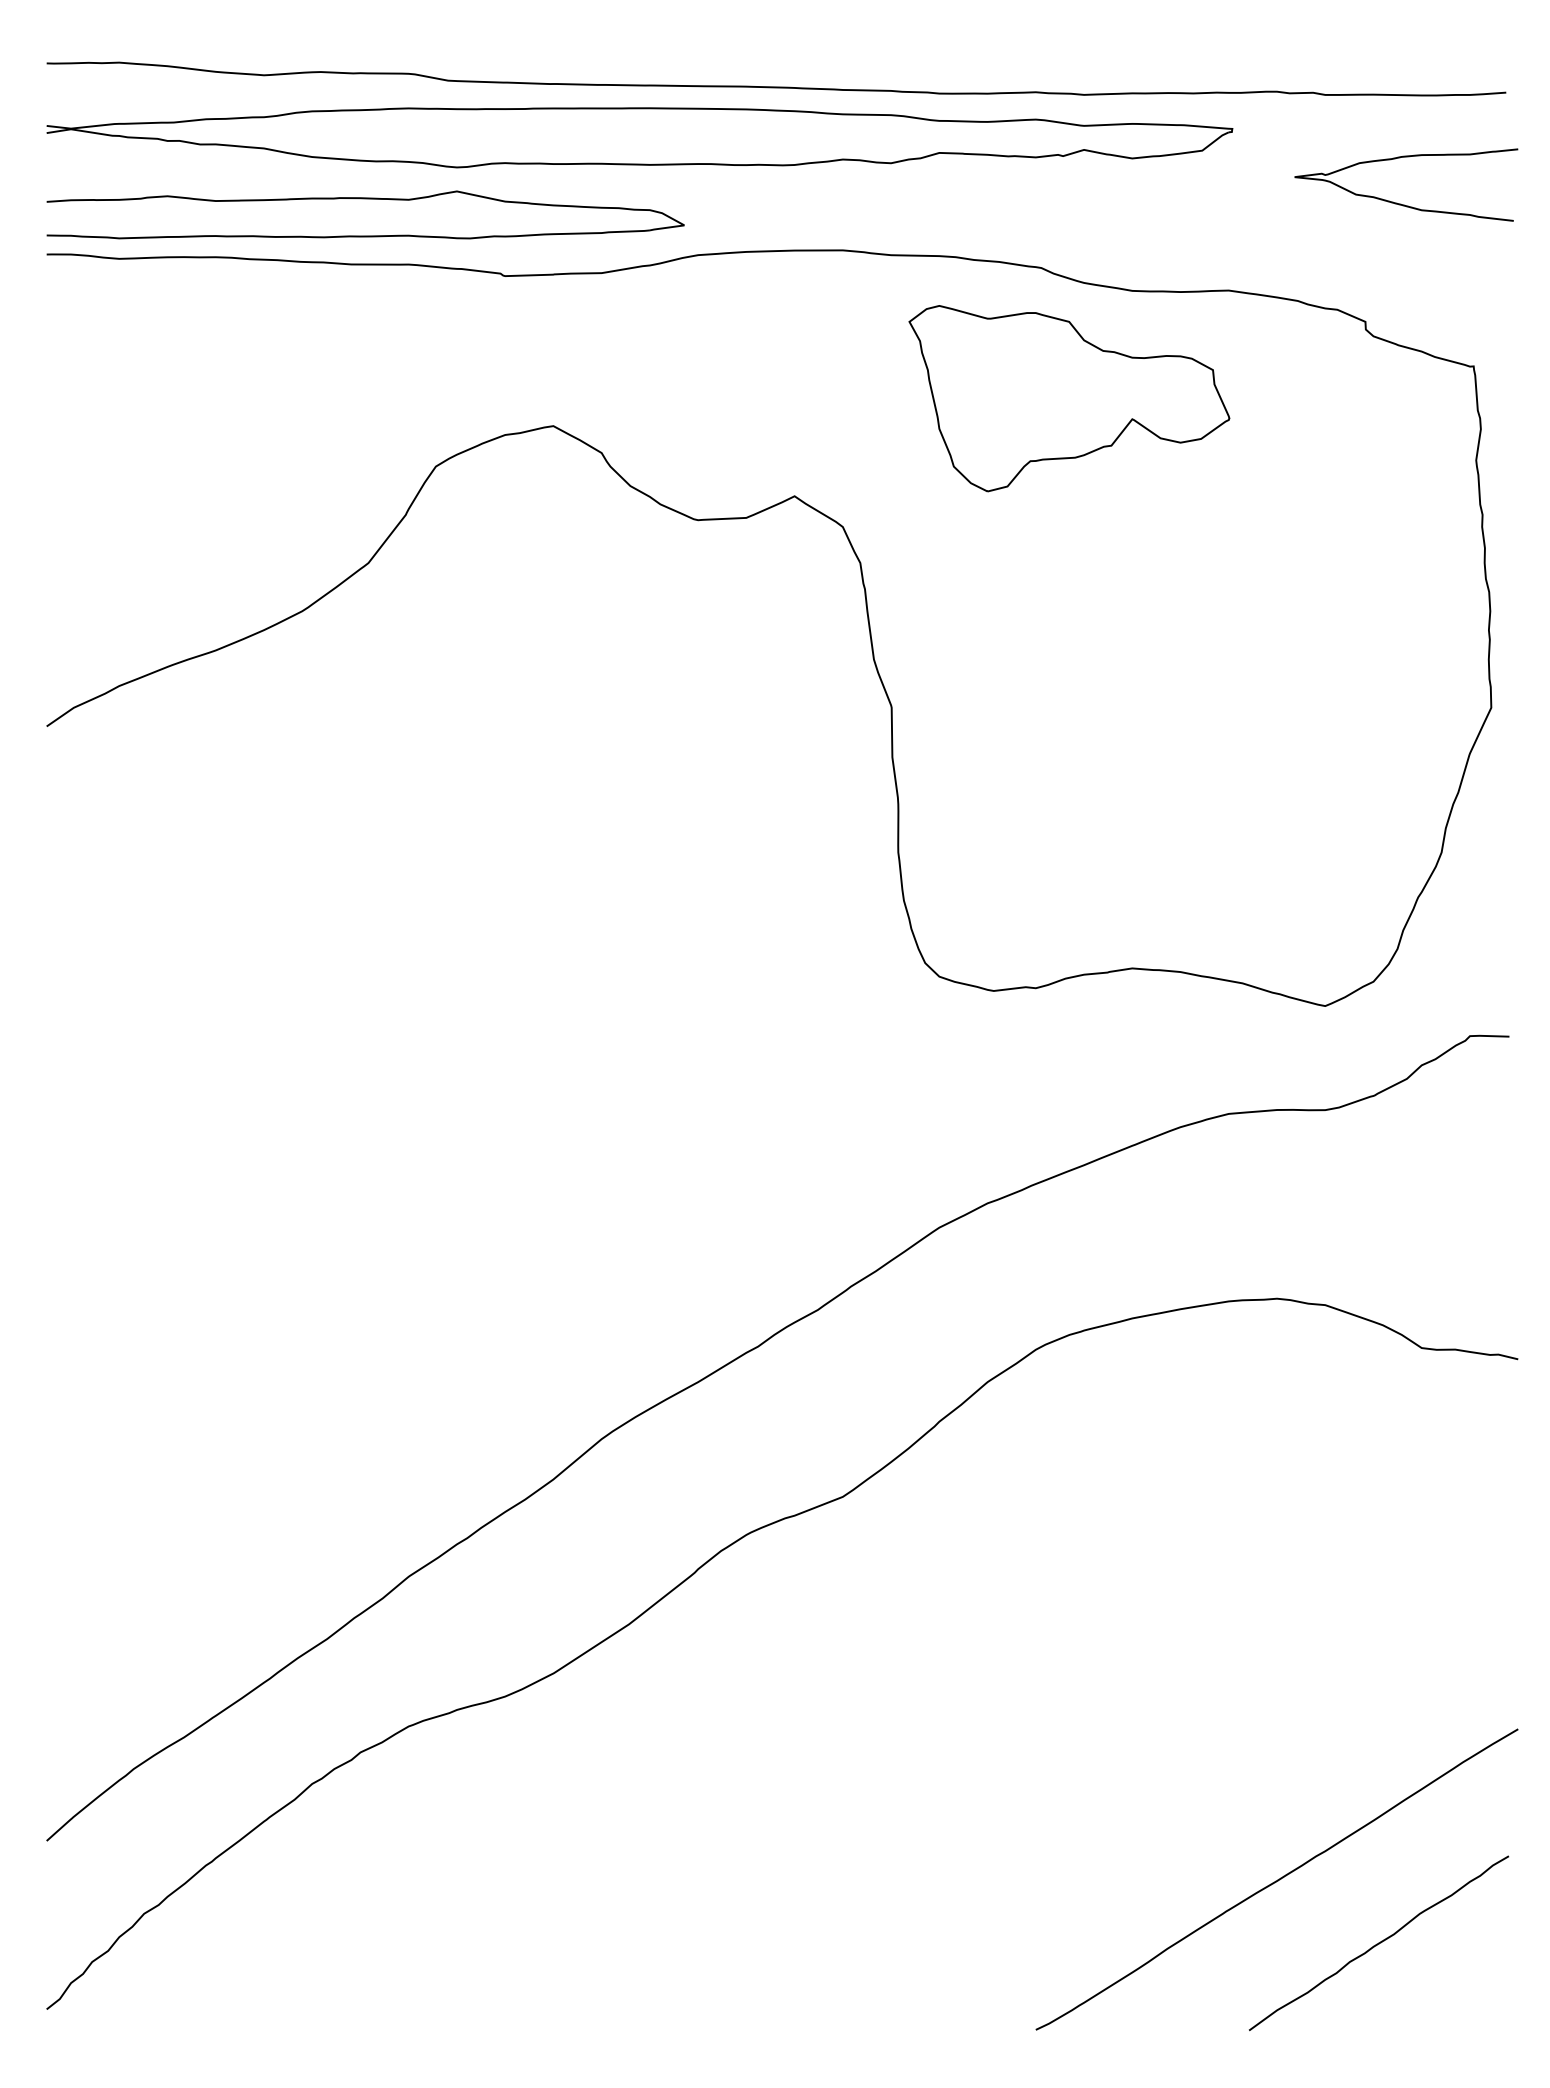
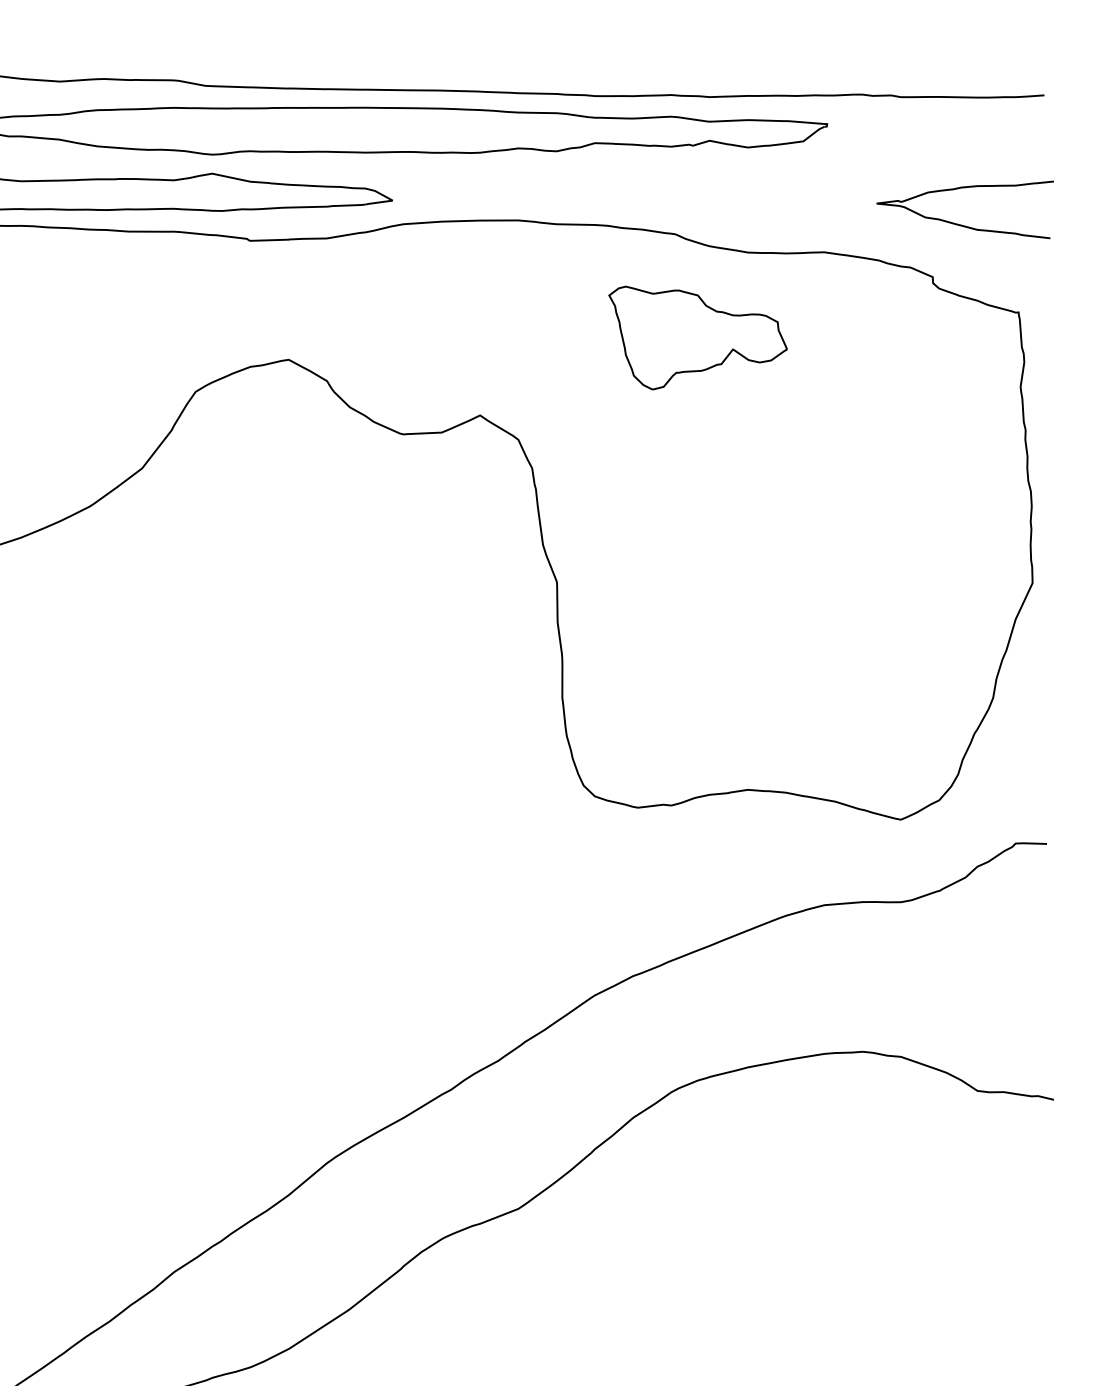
curve: (1400, 203) -> (960, 224), moved
part: (1069, 398) -> (698, 337), size x0.7

